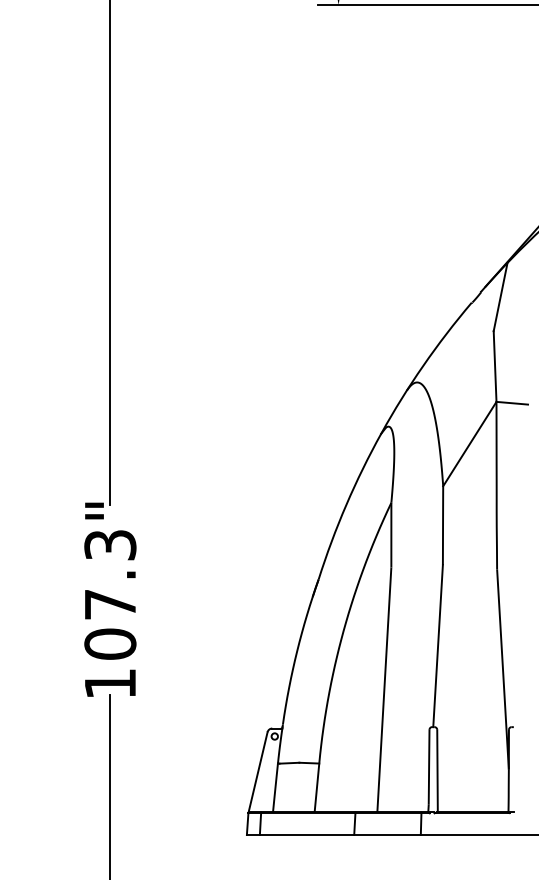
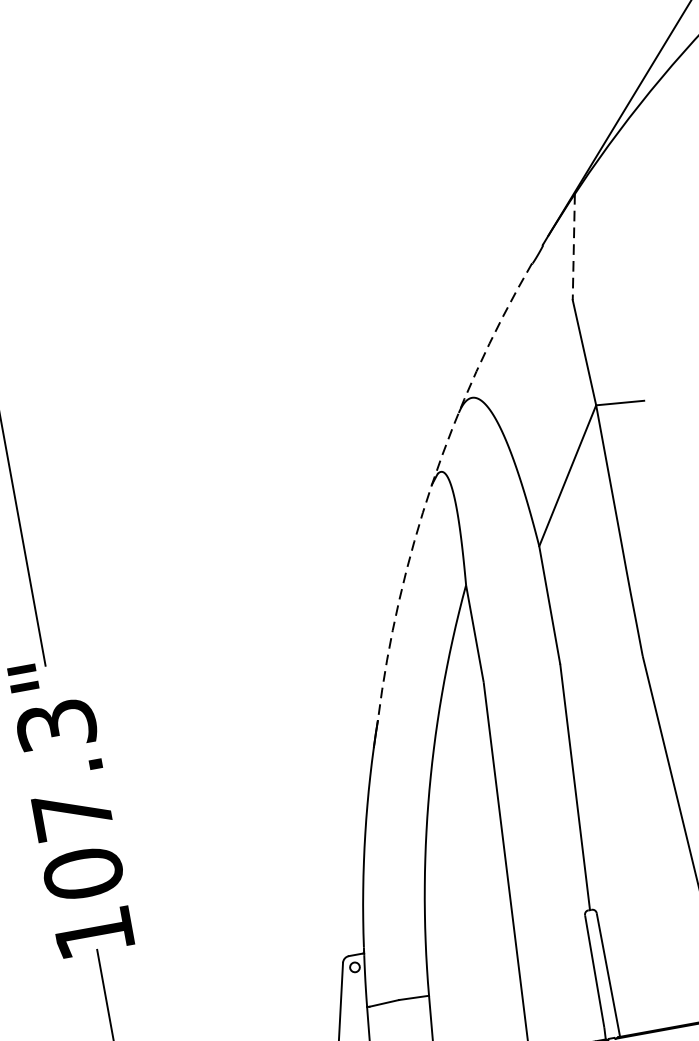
line: (500, 297) -> (573, 247), solid -> dashed
arc: (381, 433) -> (432, 484), solid -> dashed

